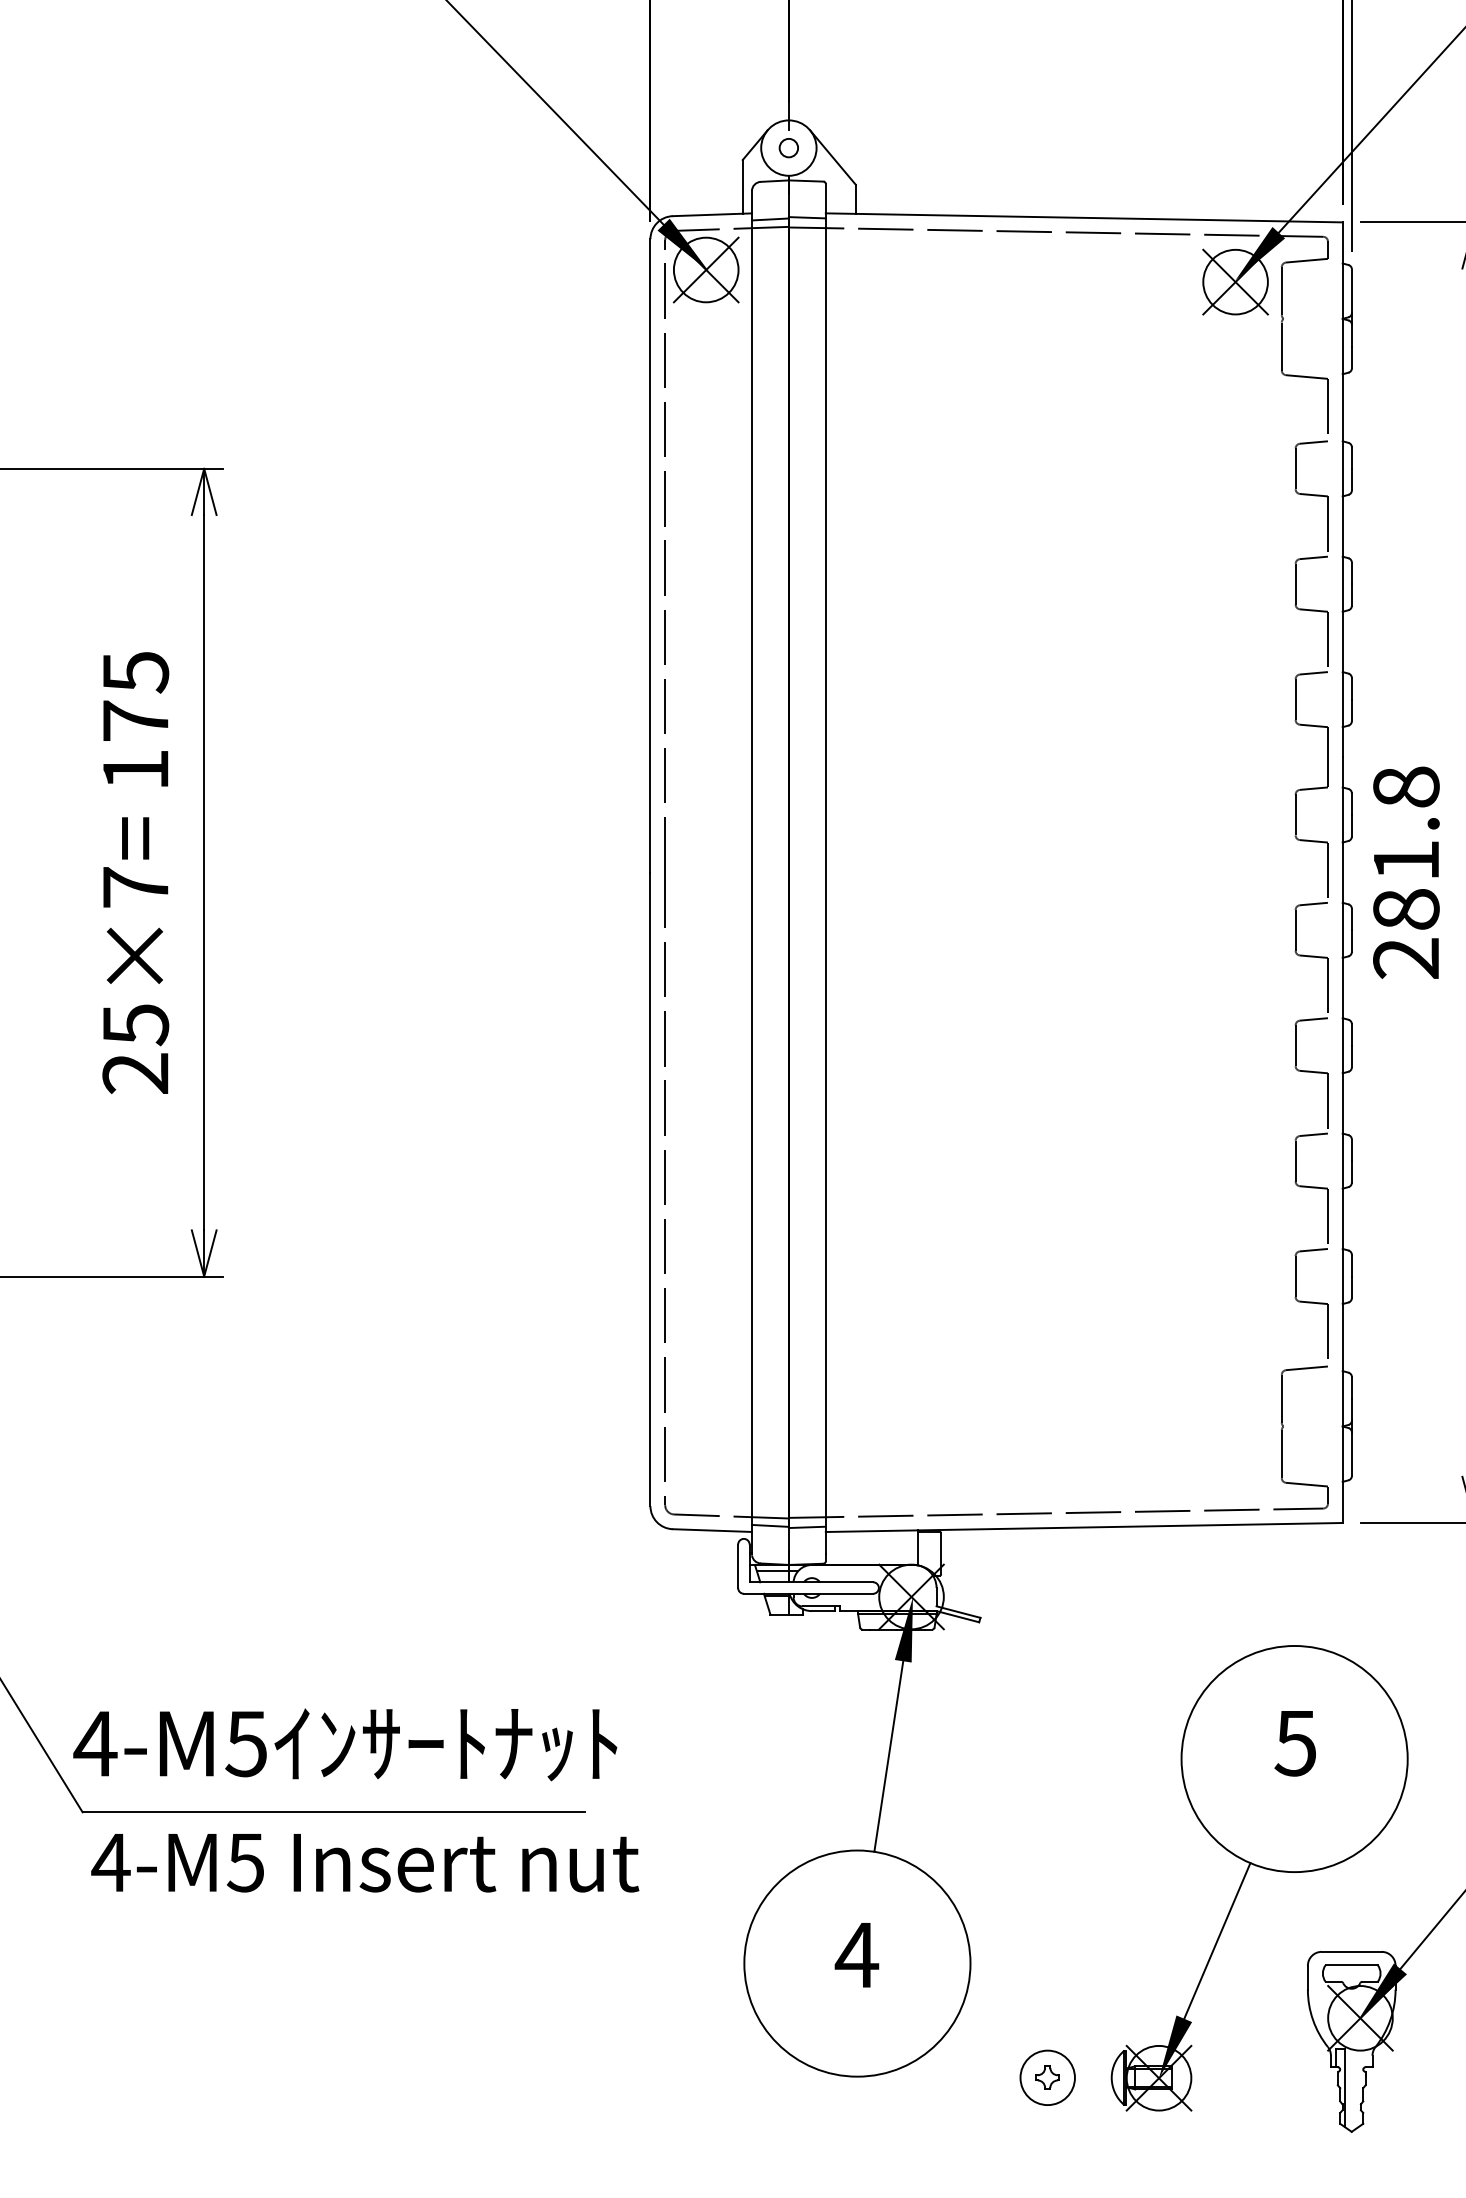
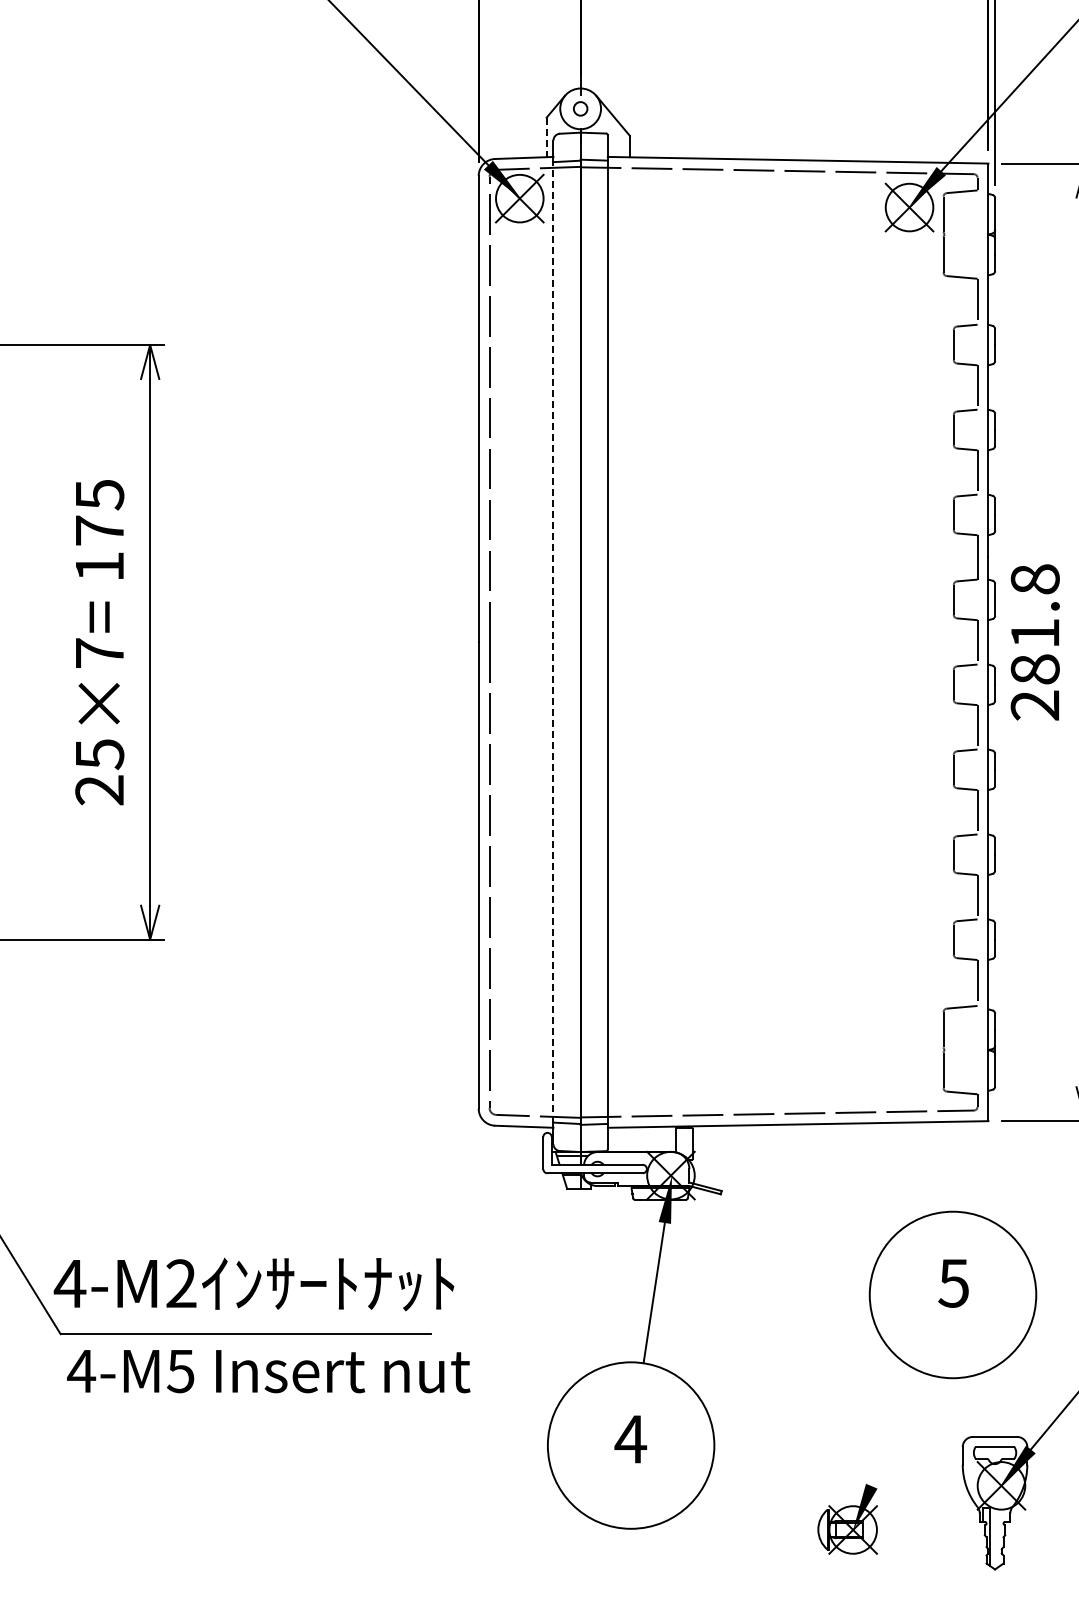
line: (742, 186) -> (546, 137), solid -> dashed
line: (752, 871) -> (553, 641), solid -> dashed
text: (245, 1743) -> (180, 1283), 4-M5 -> 4-M2
line: (1216, 1940) -> (895, 1428), removed
part: (1048, 2077) -> (771, 1529), removed

